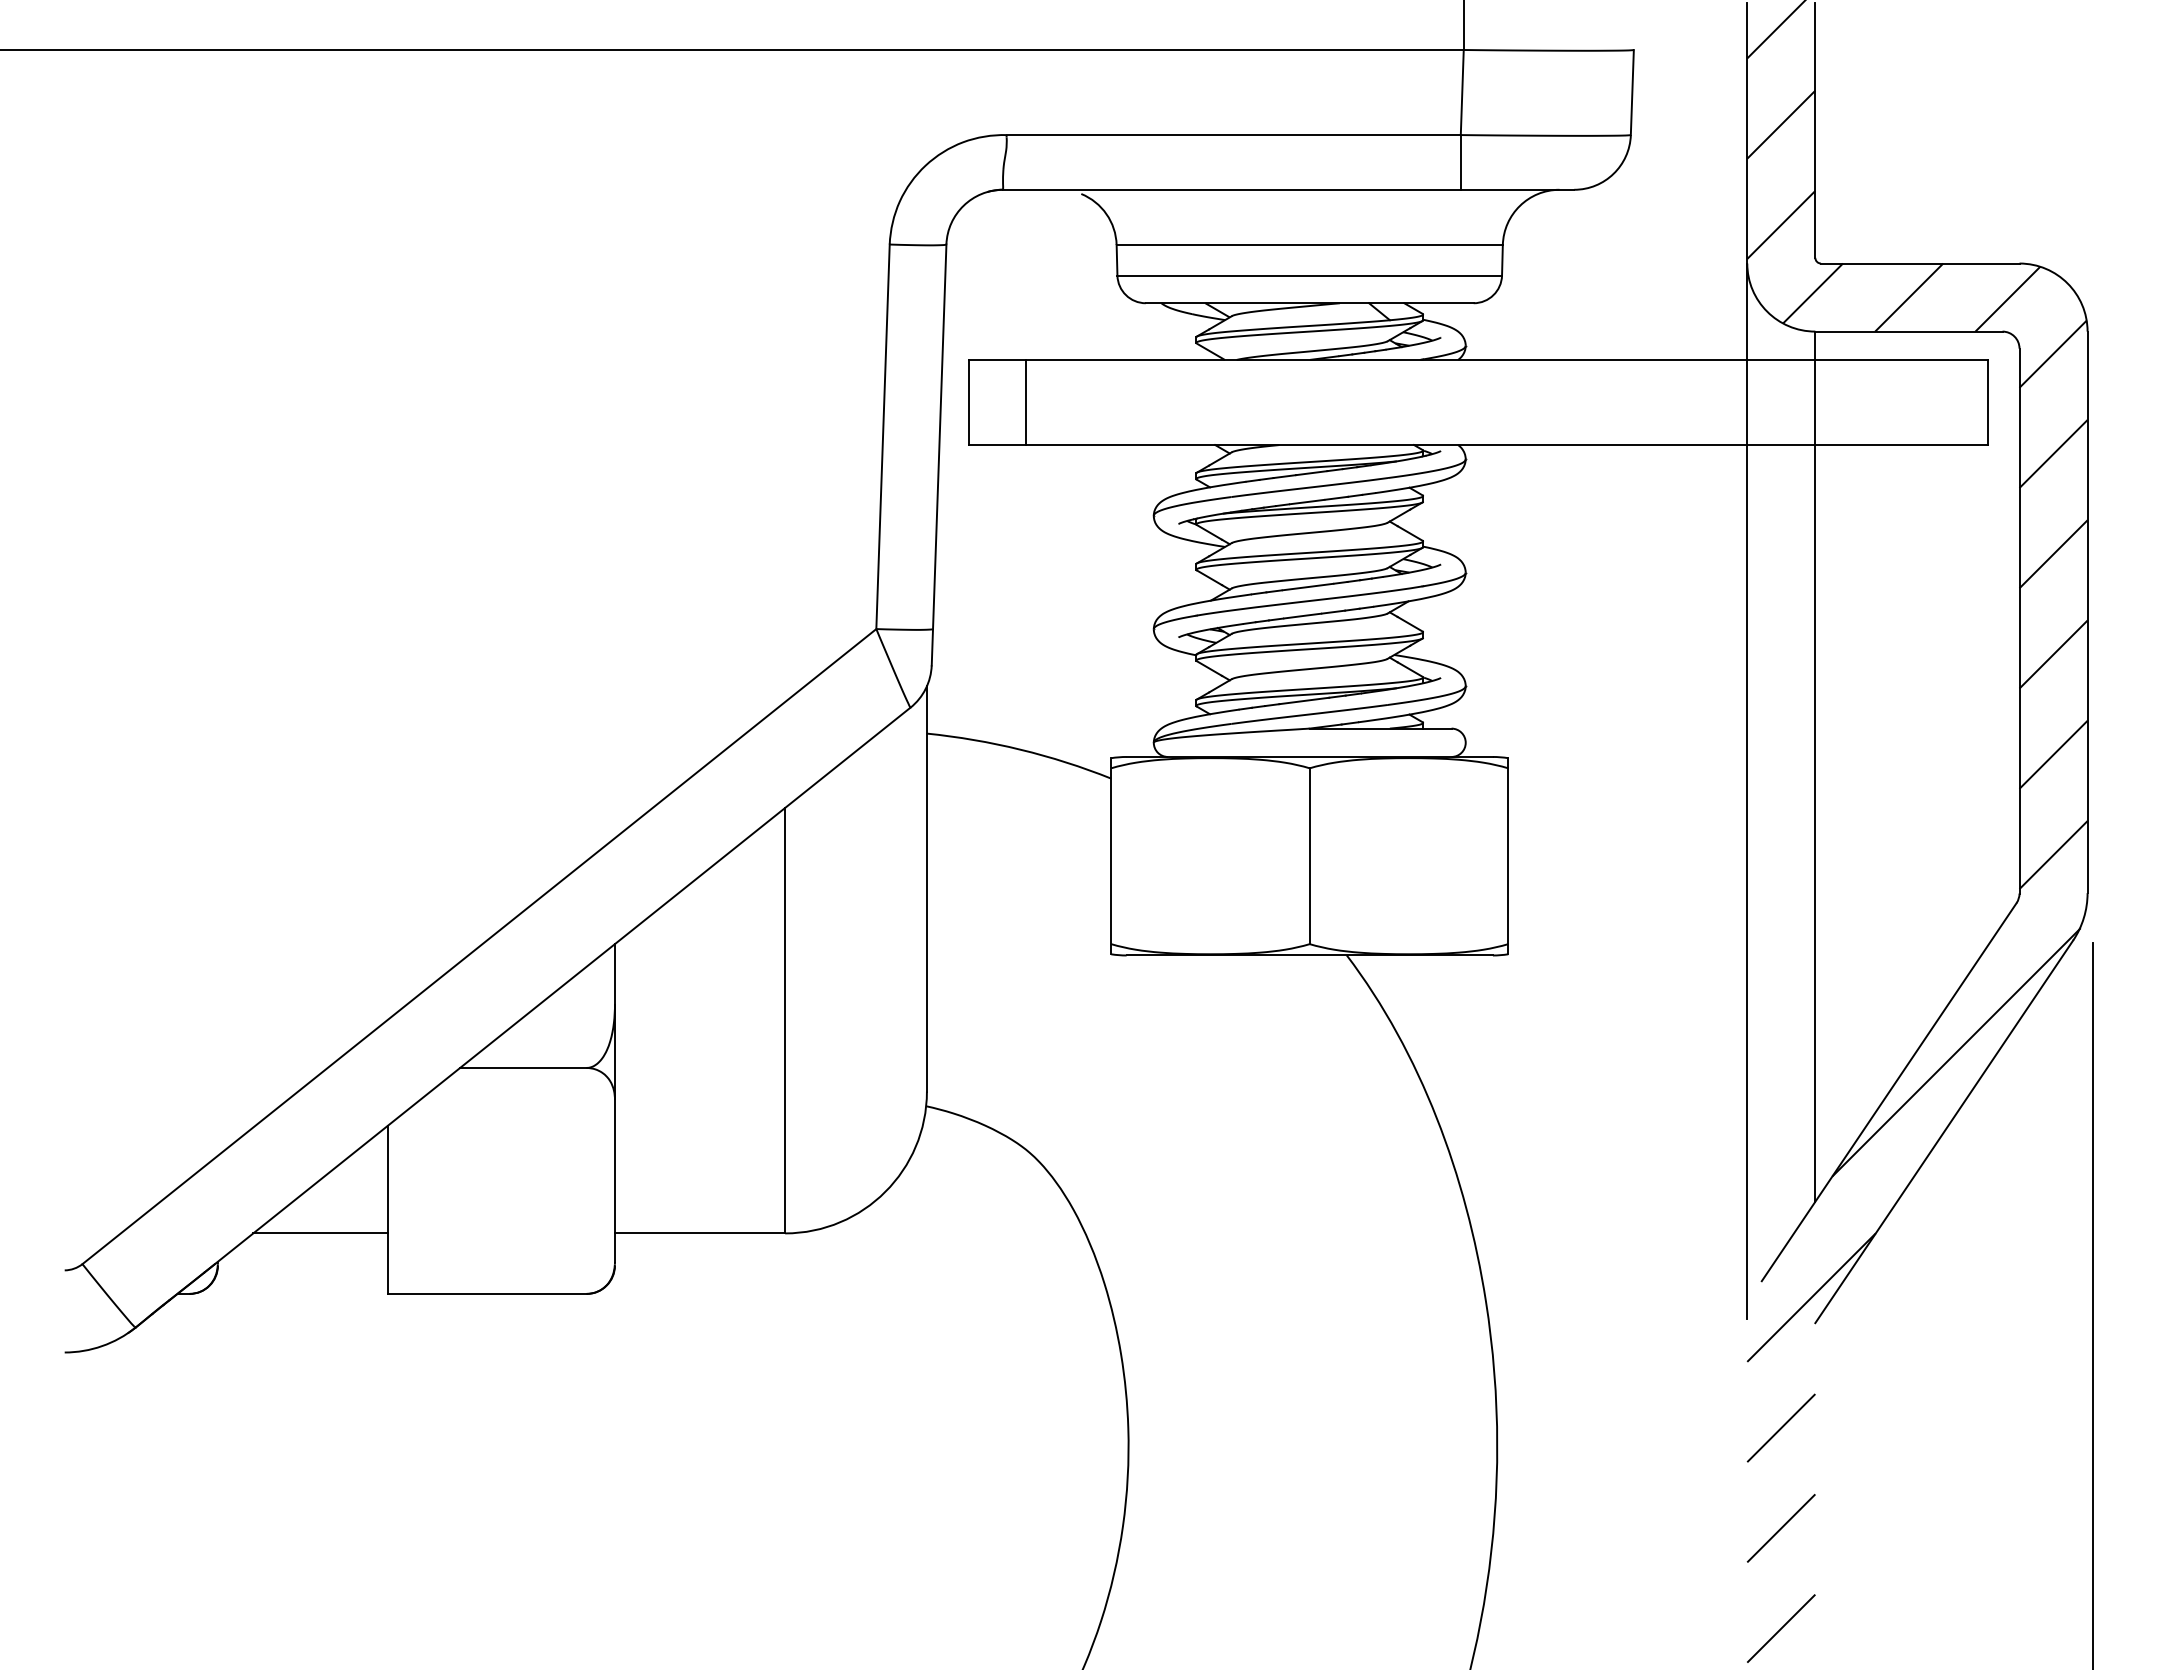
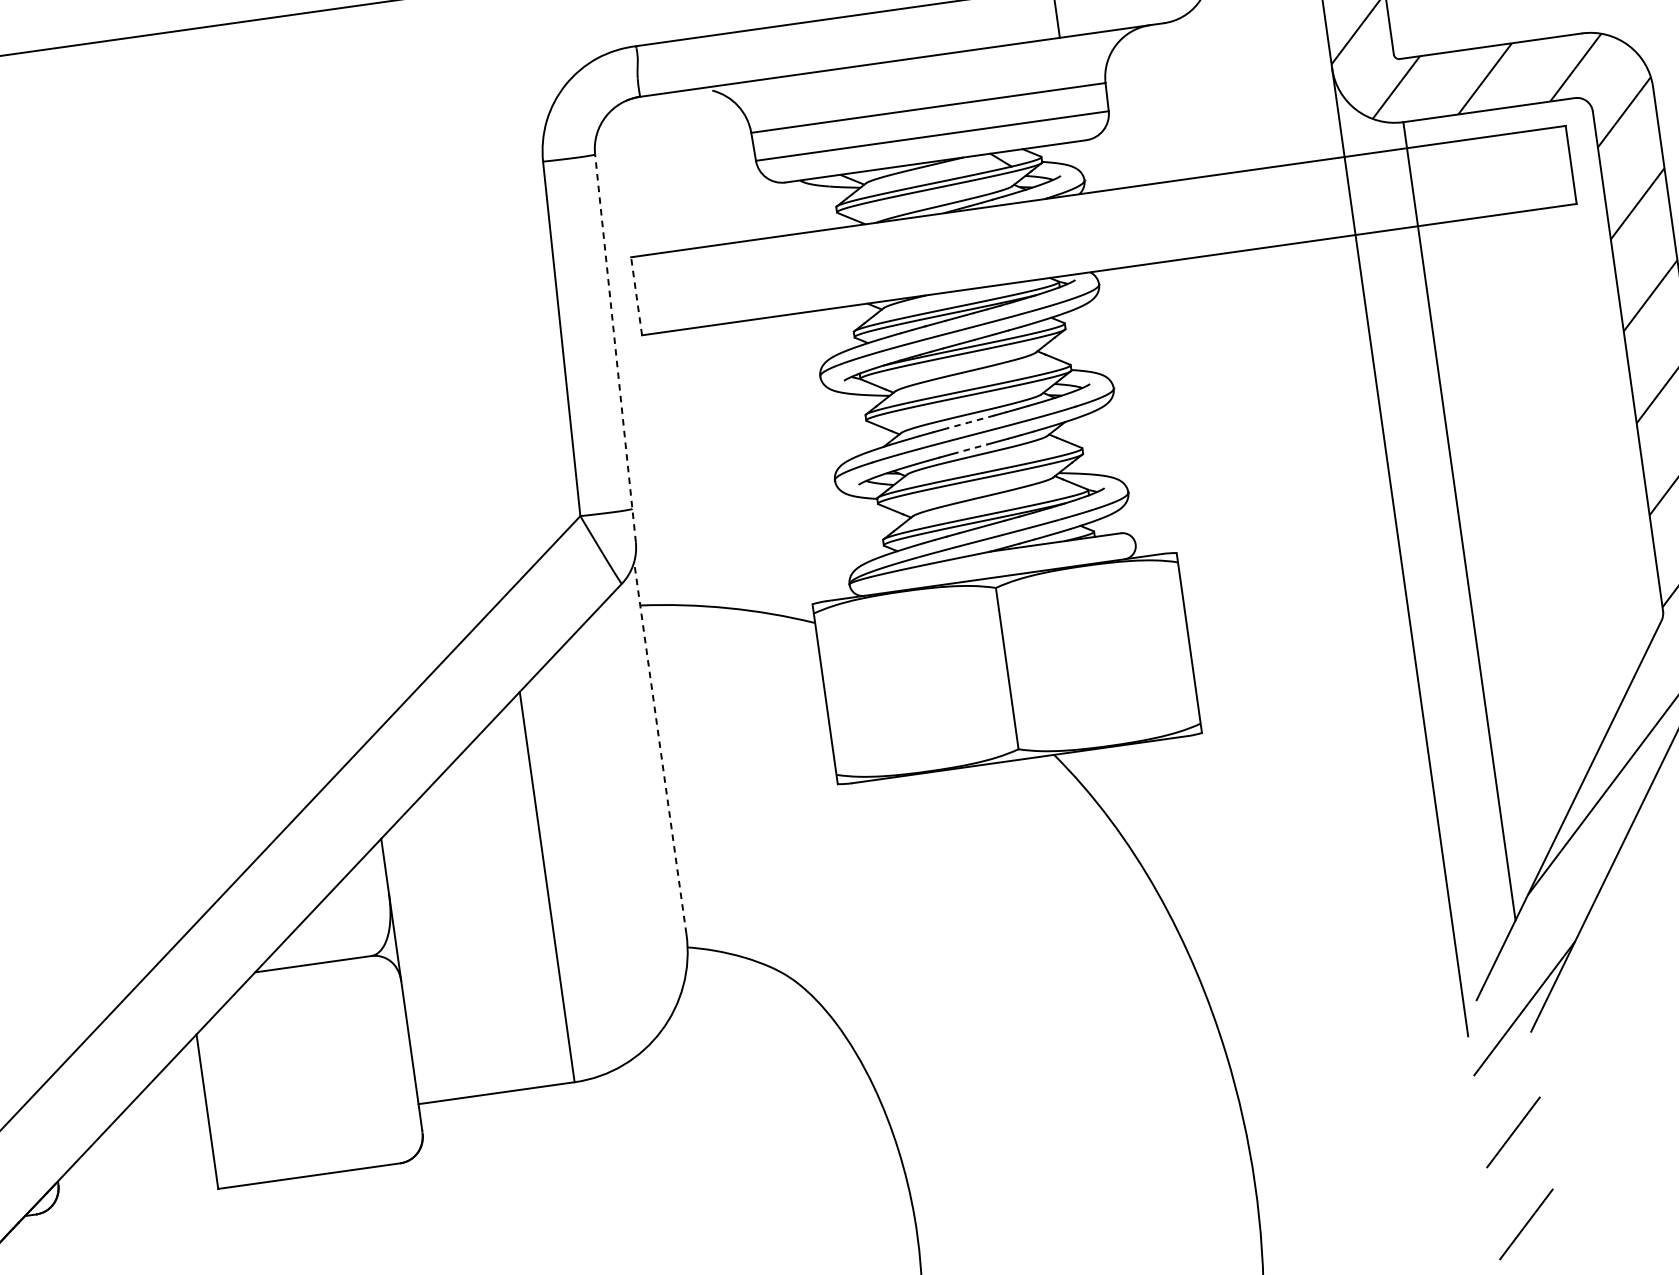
line: (969, 402) -> (636, 296), solid -> dashed
line: (1026, 402) -> (688, 288), removed
line: (939, 454) -> (615, 347), solid -> dashed
line: (1306, 587) -> (969, 422), solid -> dashed
line: (1303, 615) -> (970, 448), solid -> dashed
line: (926, 888) -> (659, 747), solid -> dashed
line: (320, 1233) -> (148, 1142), removed

